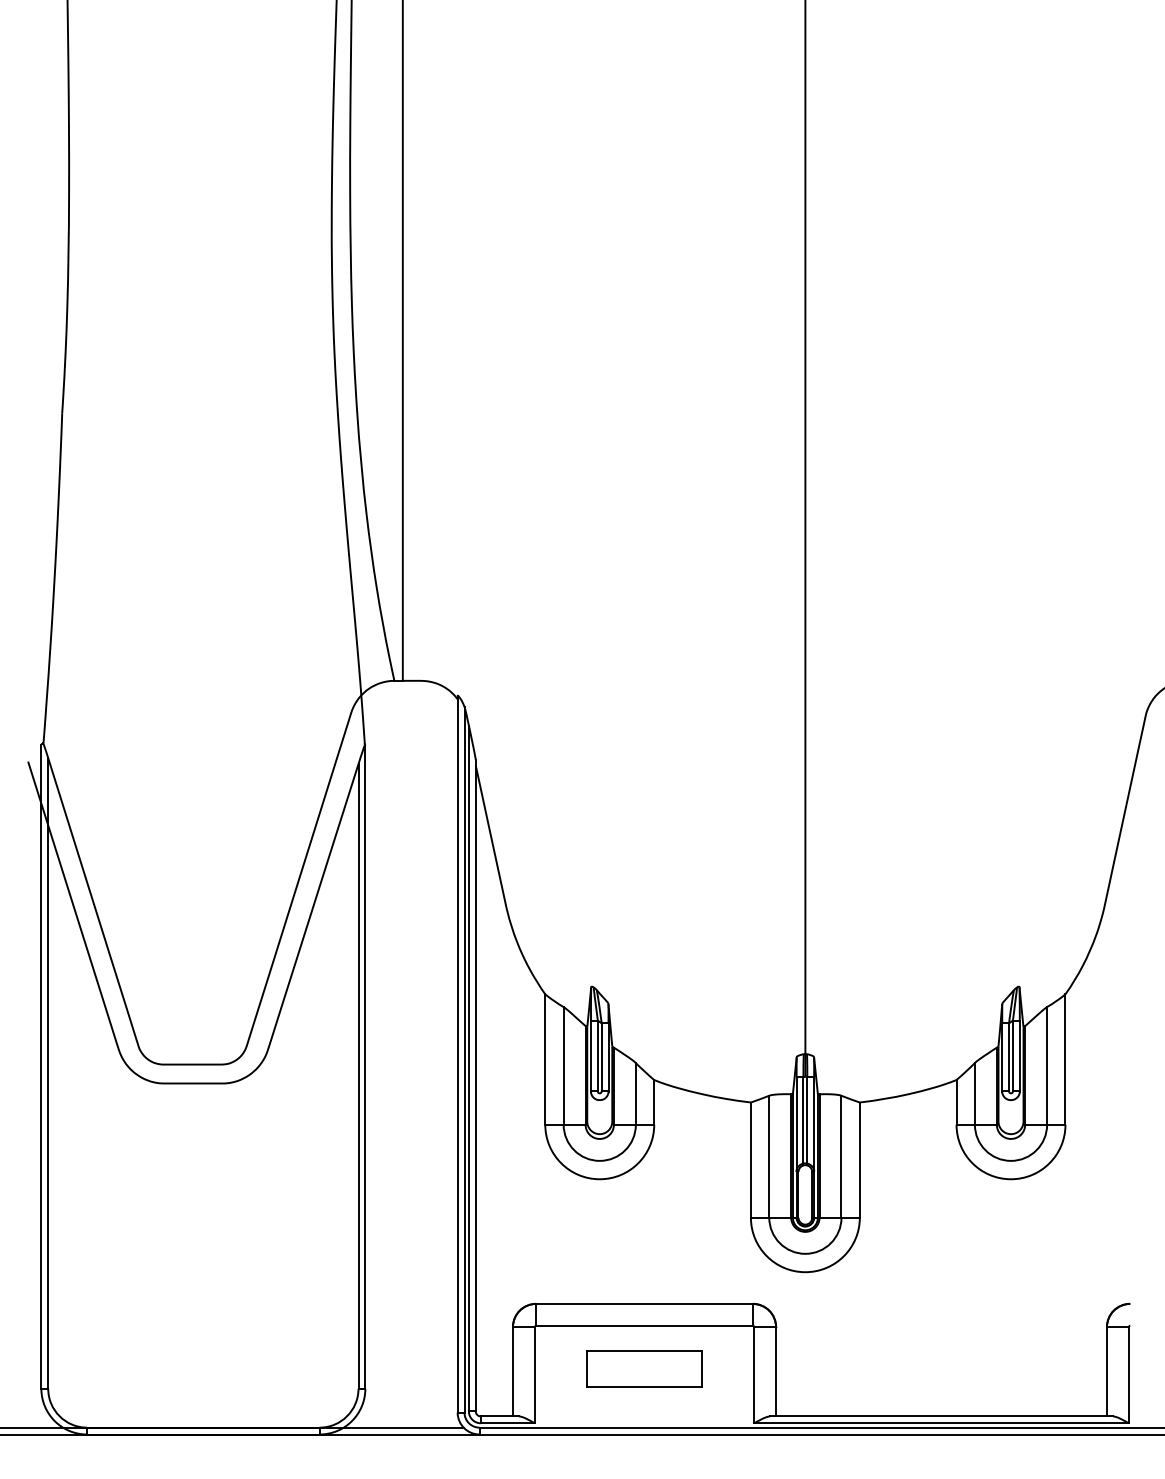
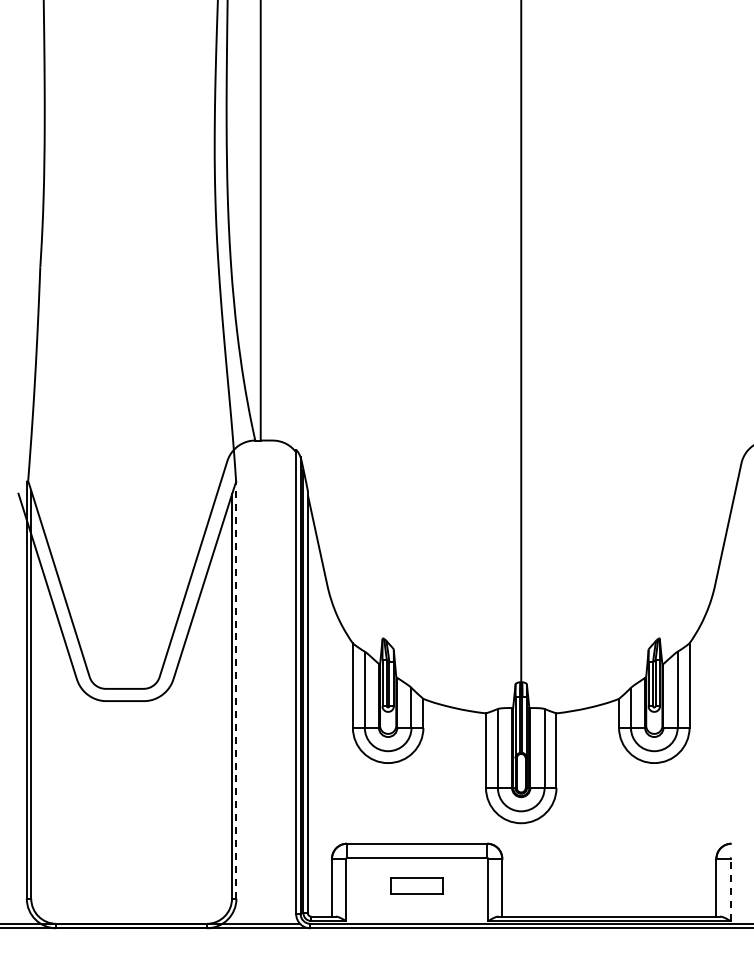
line: (365, 1067) -> (236, 690), solid -> dashed
part: (643, 1368) -> (416, 885), size x0.7
line: (1128, 1374) -> (730, 889), solid -> dashed

